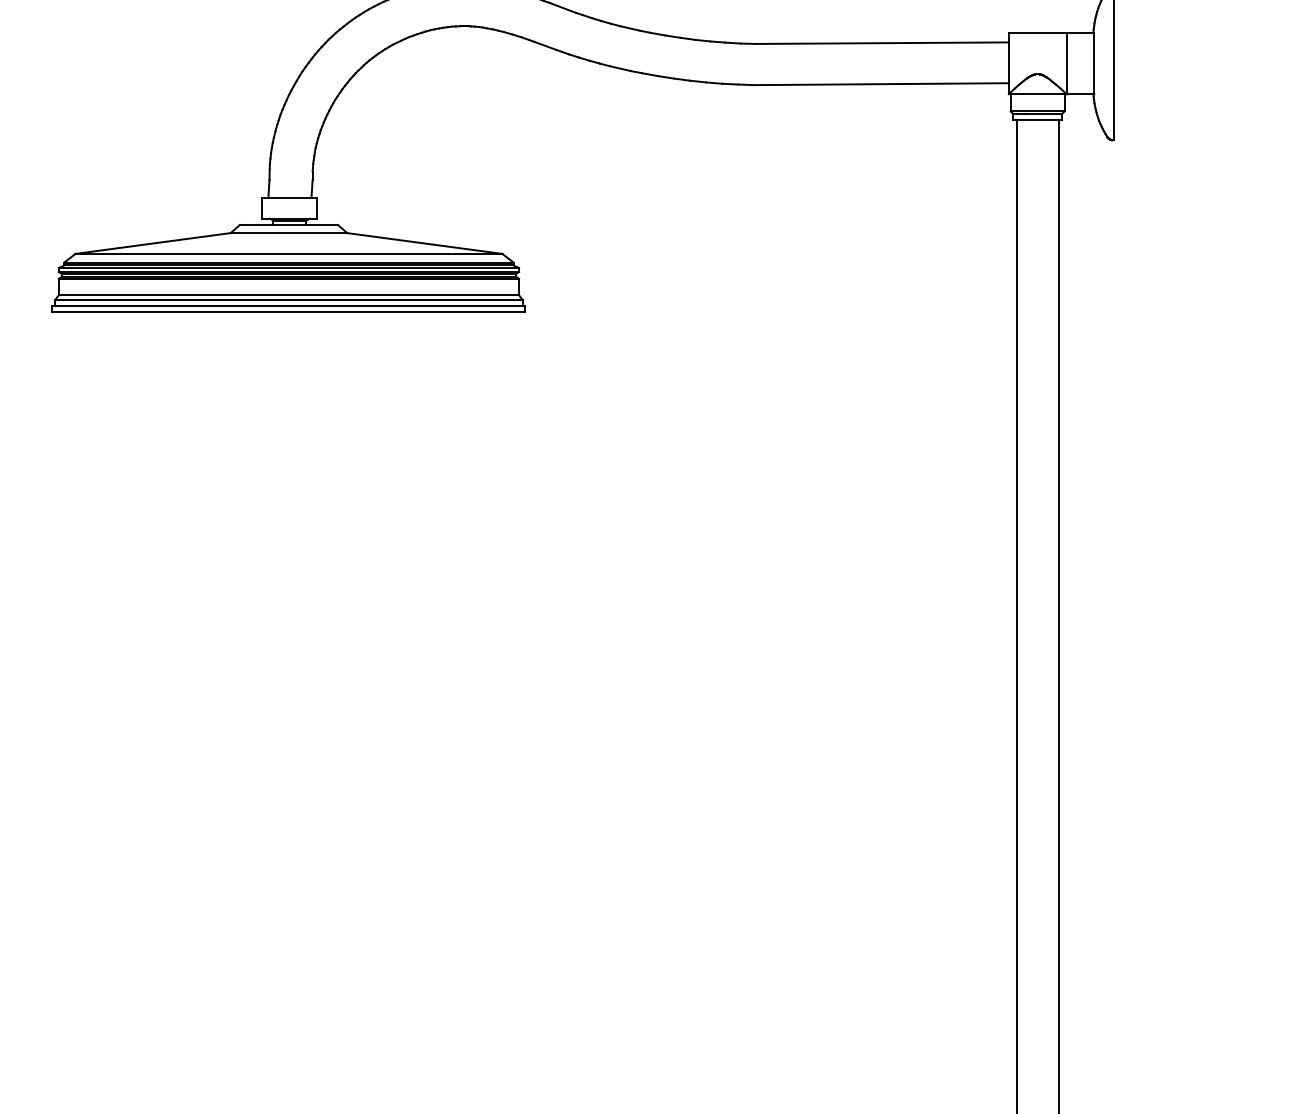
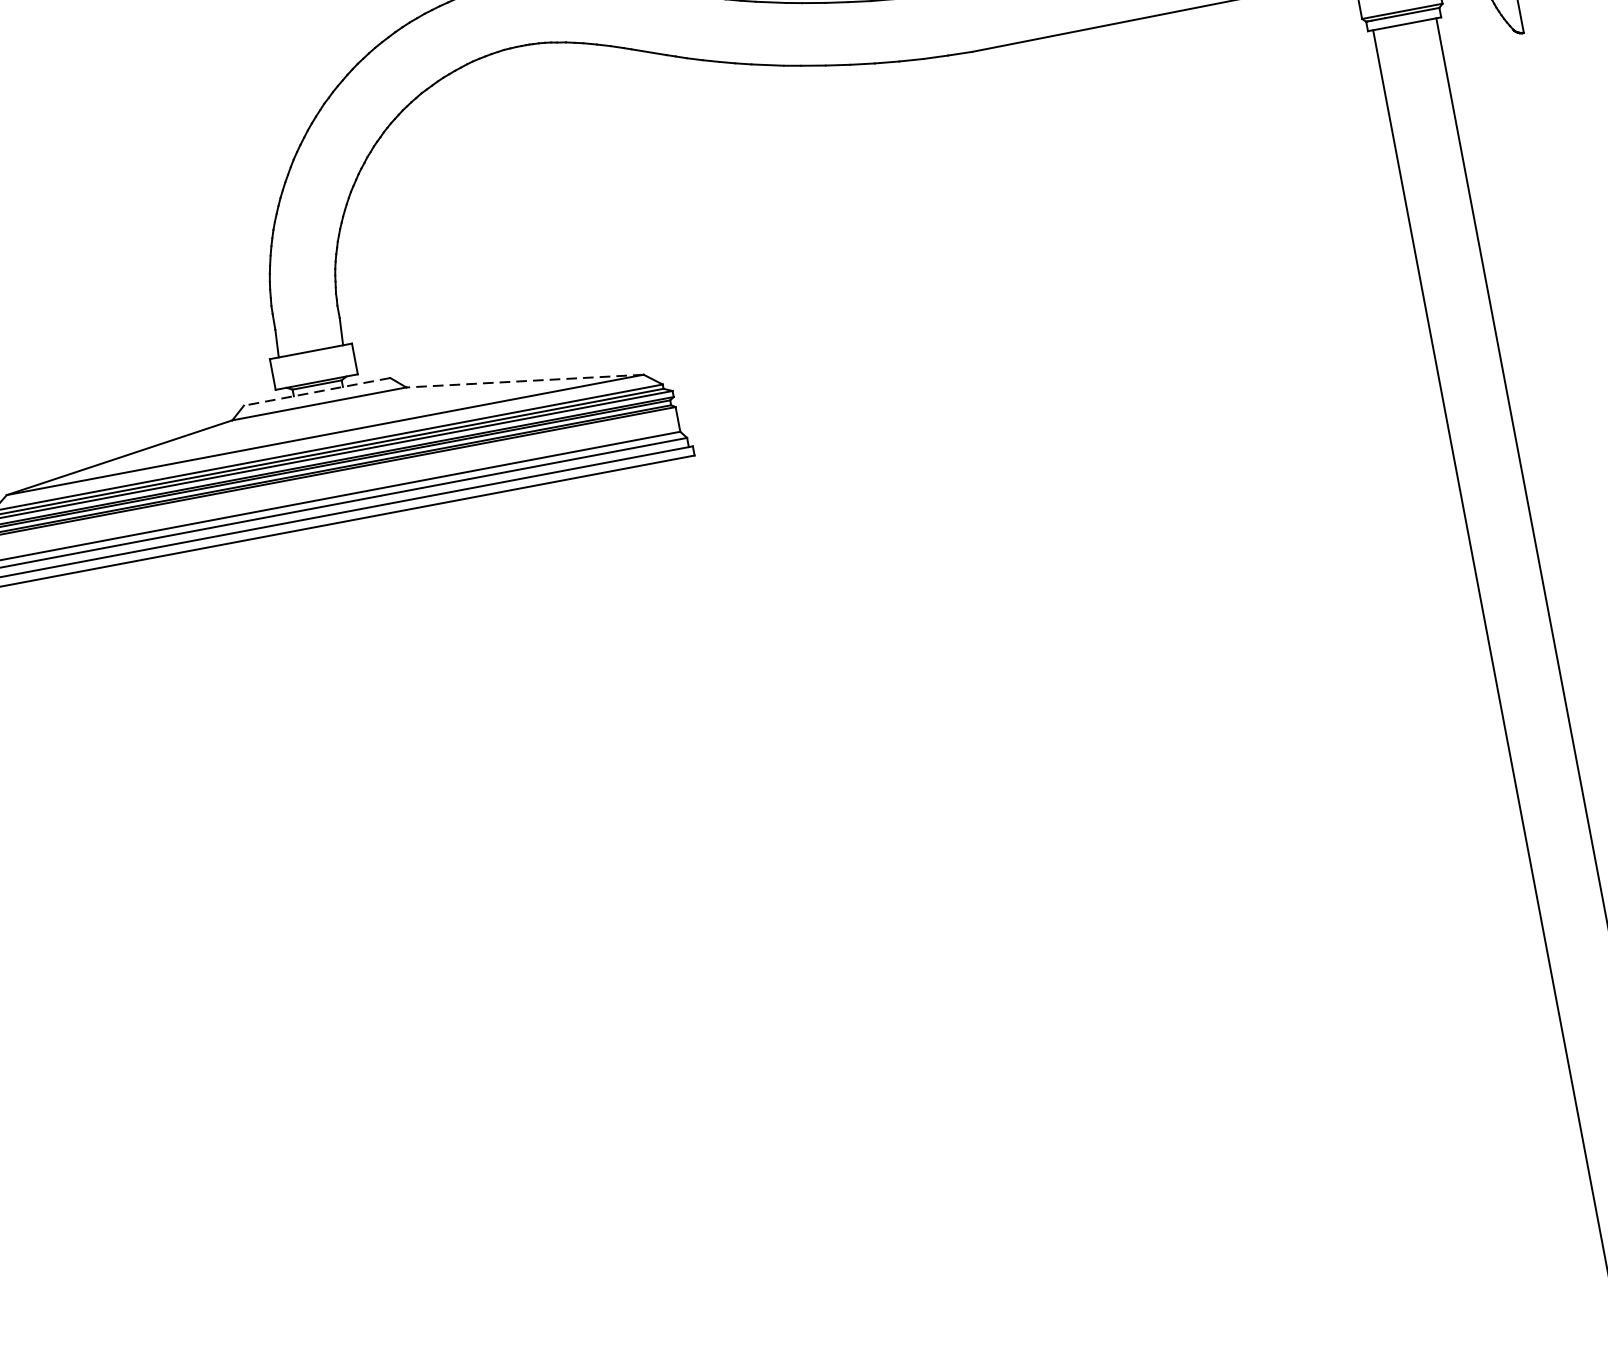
line: (288, 225) -> (316, 392), solid -> dashed
line: (424, 243) -> (524, 381), solid -> dashed

